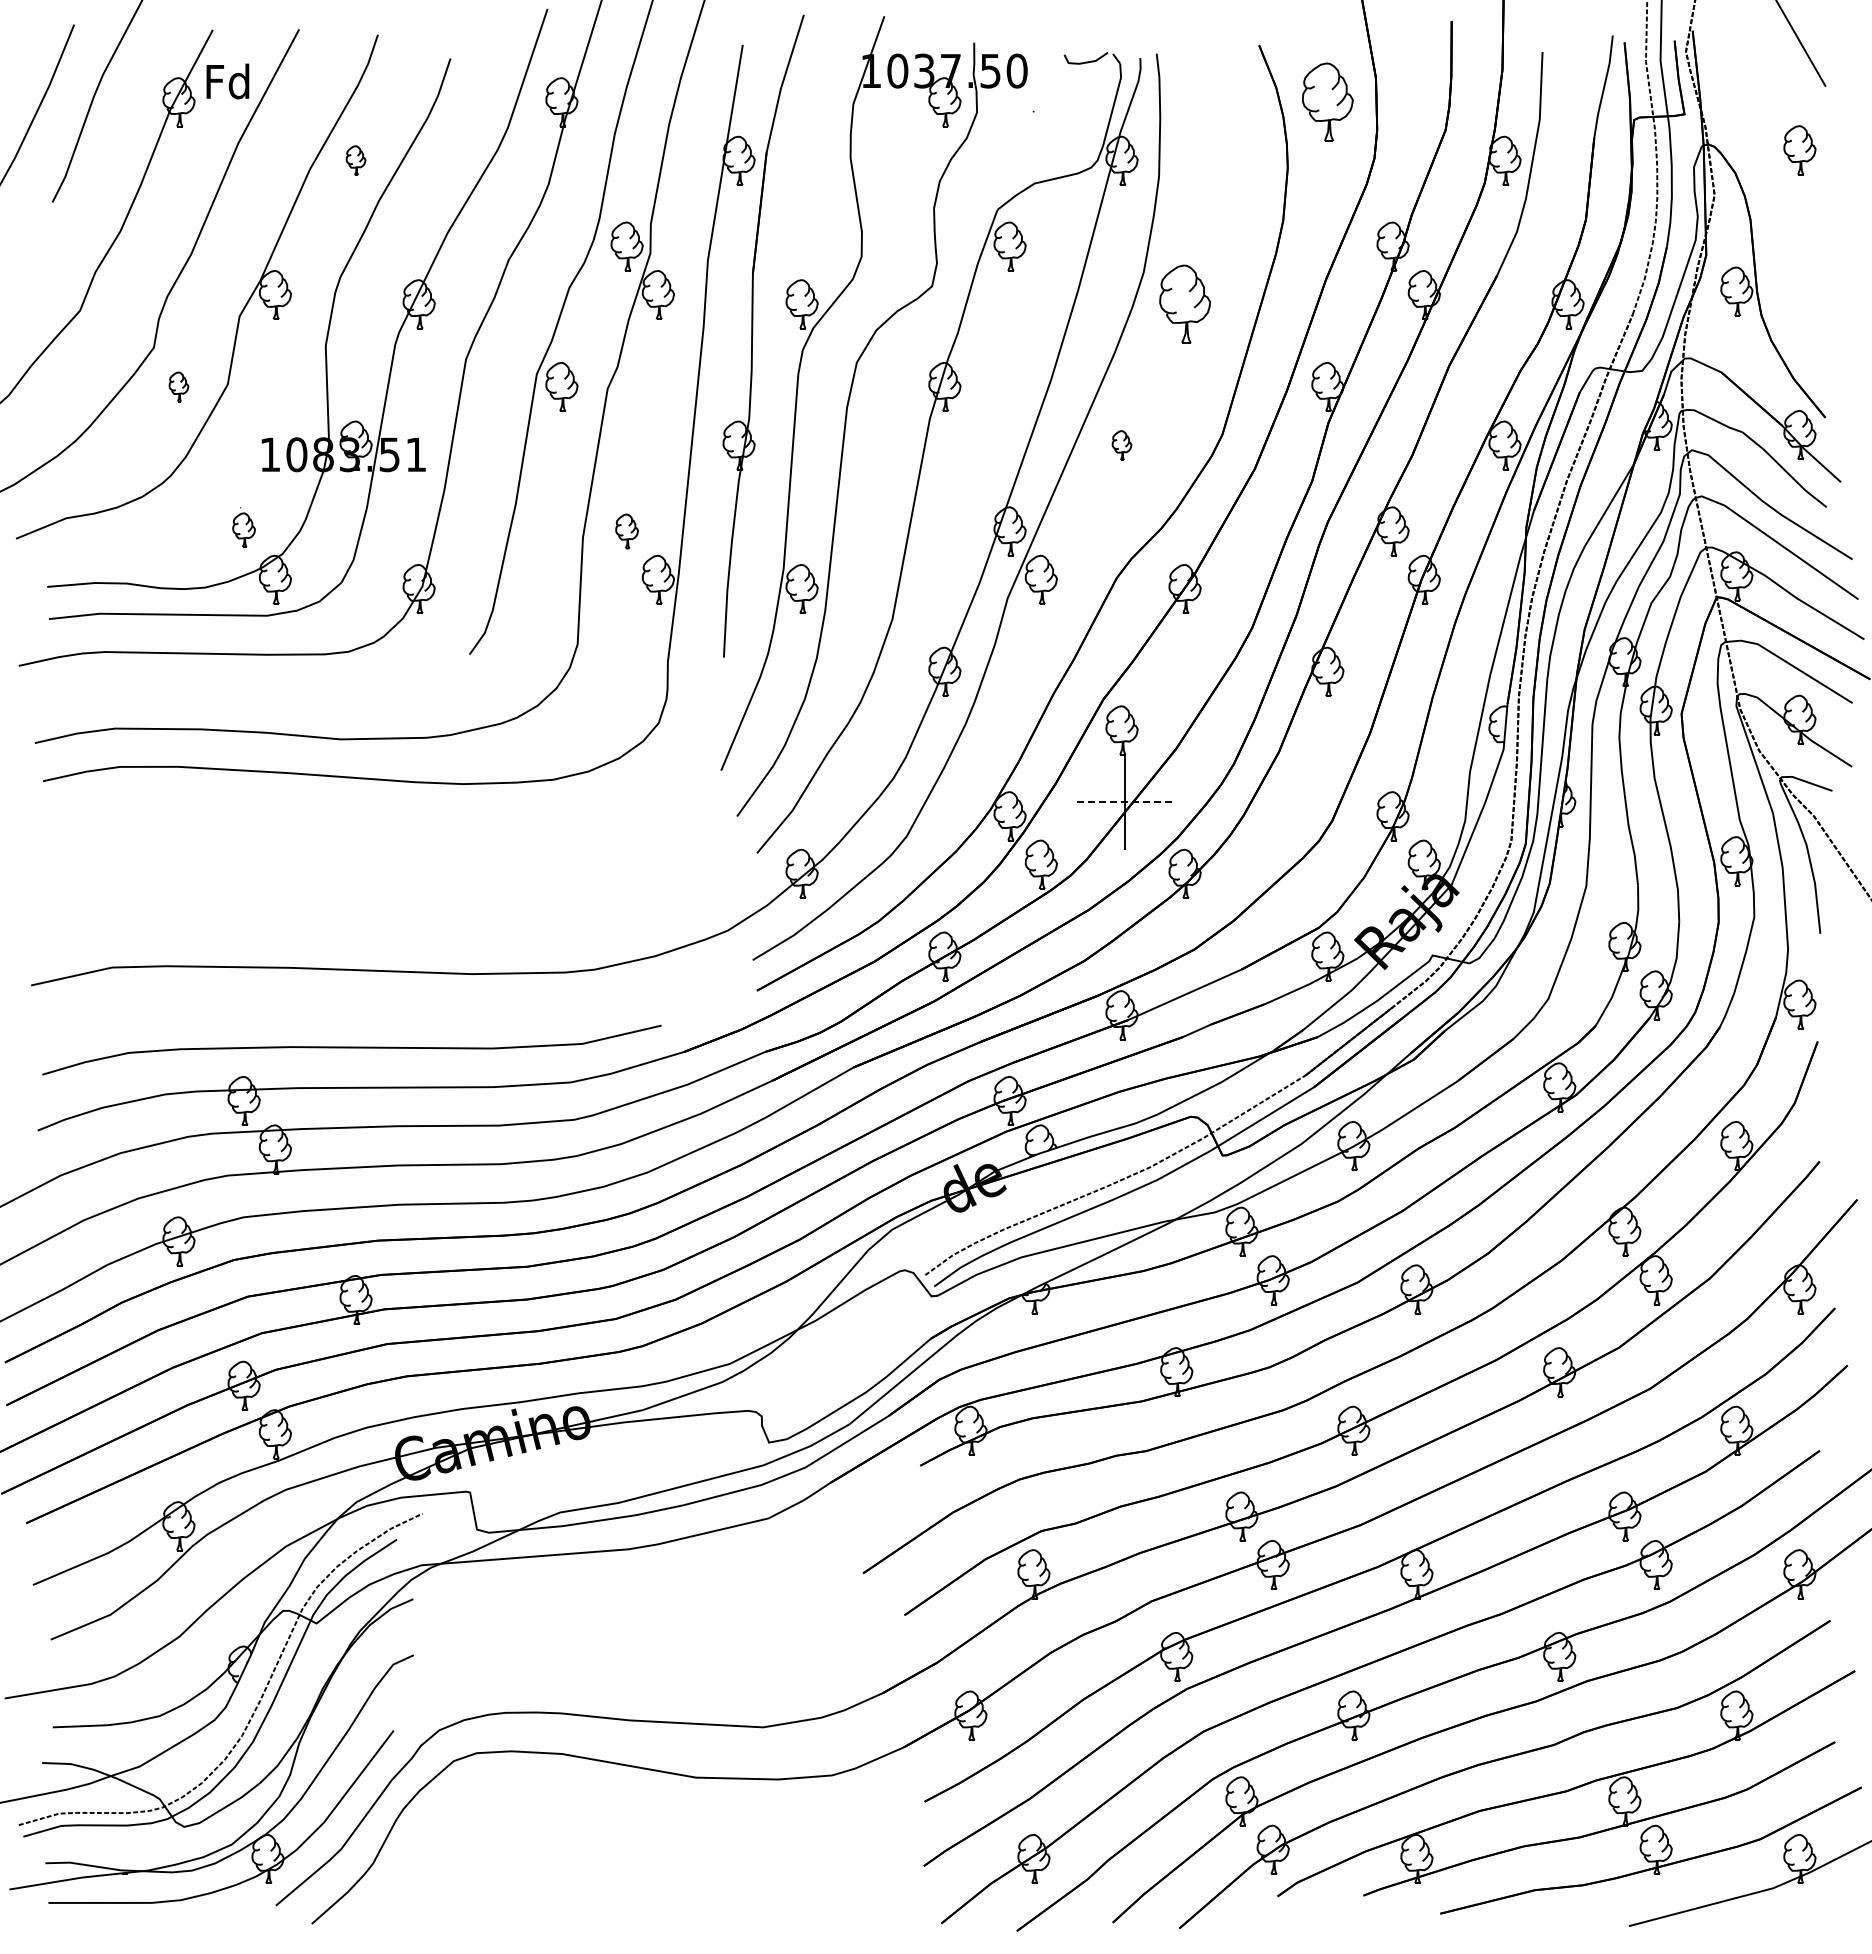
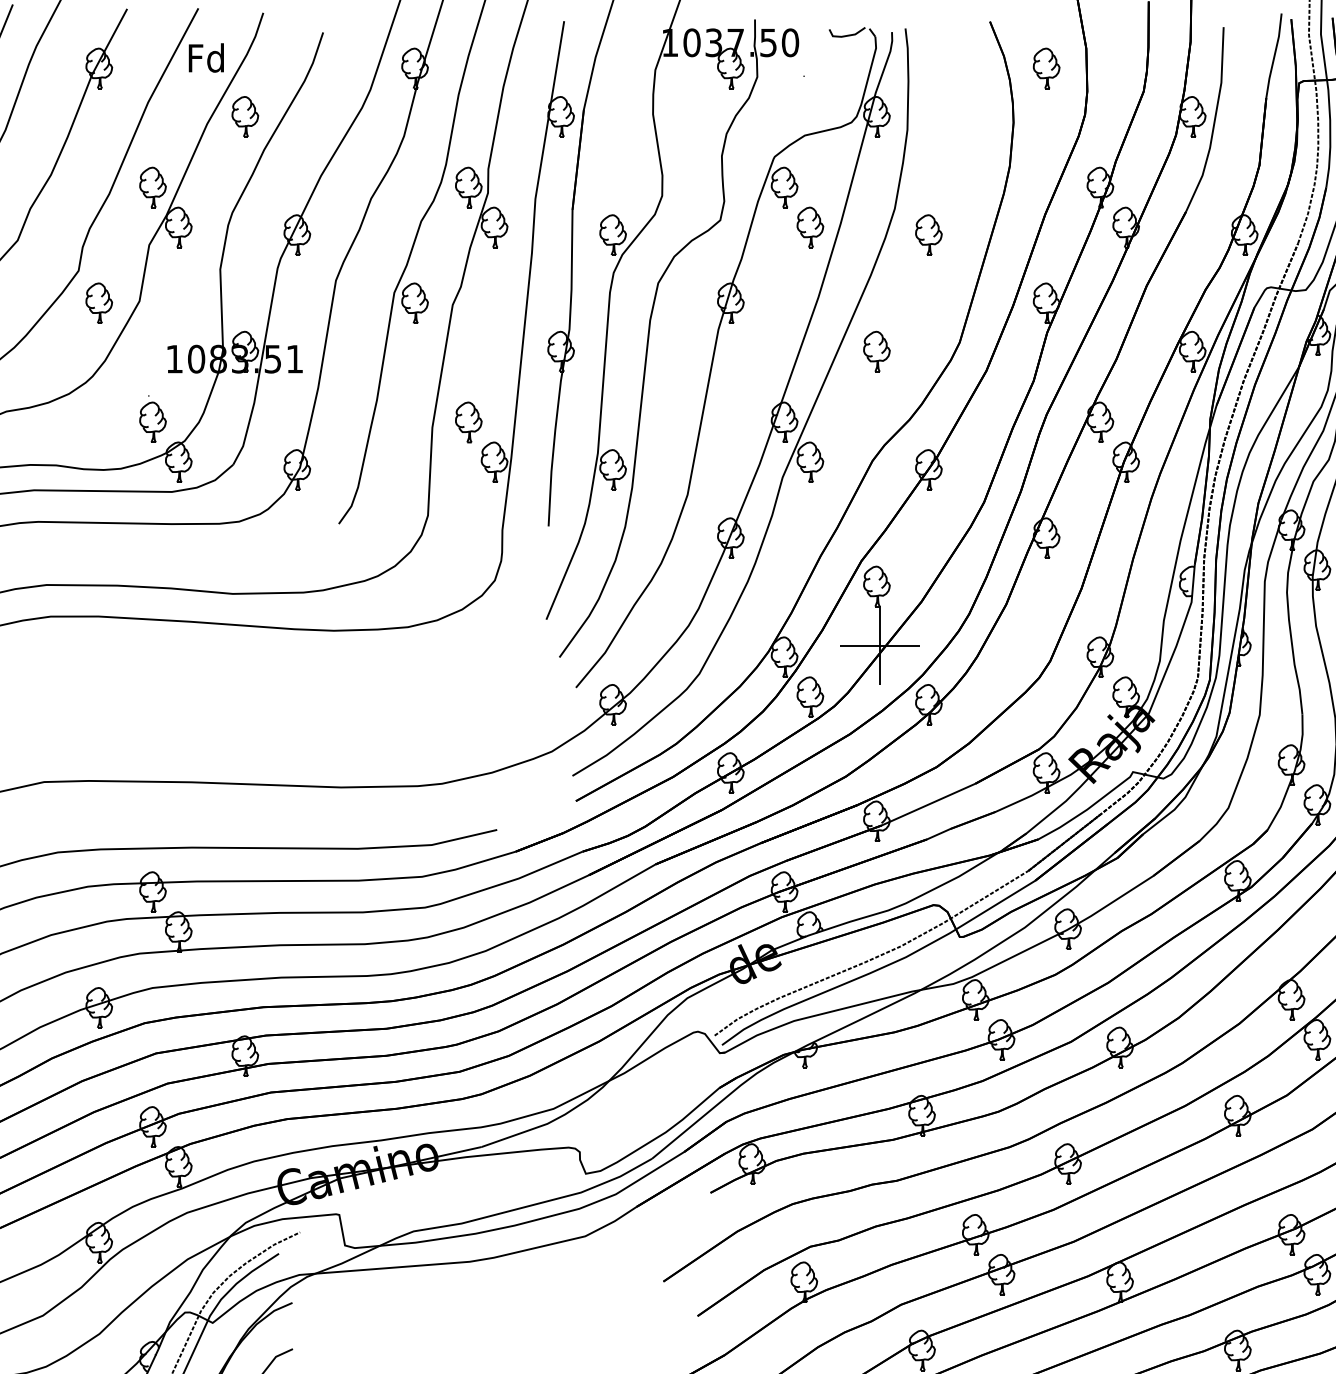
text: (227, 81) -> (206, 58), moved
part: (1327, 102) -> (1046, 68), size x0.62
part: (355, 160) -> (244, 116), size x1.67
part: (243, 246) -> (152, 187), added
part: (1040, 294) -> (809, 227), added
part: (1184, 304) -> (928, 235), size x0.62
part: (178, 386) -> (98, 302), size x1.67
part: (1121, 445) -> (876, 351), size x1.67
part: (243, 527) -> (152, 419), size x1.43
part: (626, 531) -> (468, 422), size x1.43
line: (1125, 802) -> (879, 645), dashed -> solid

